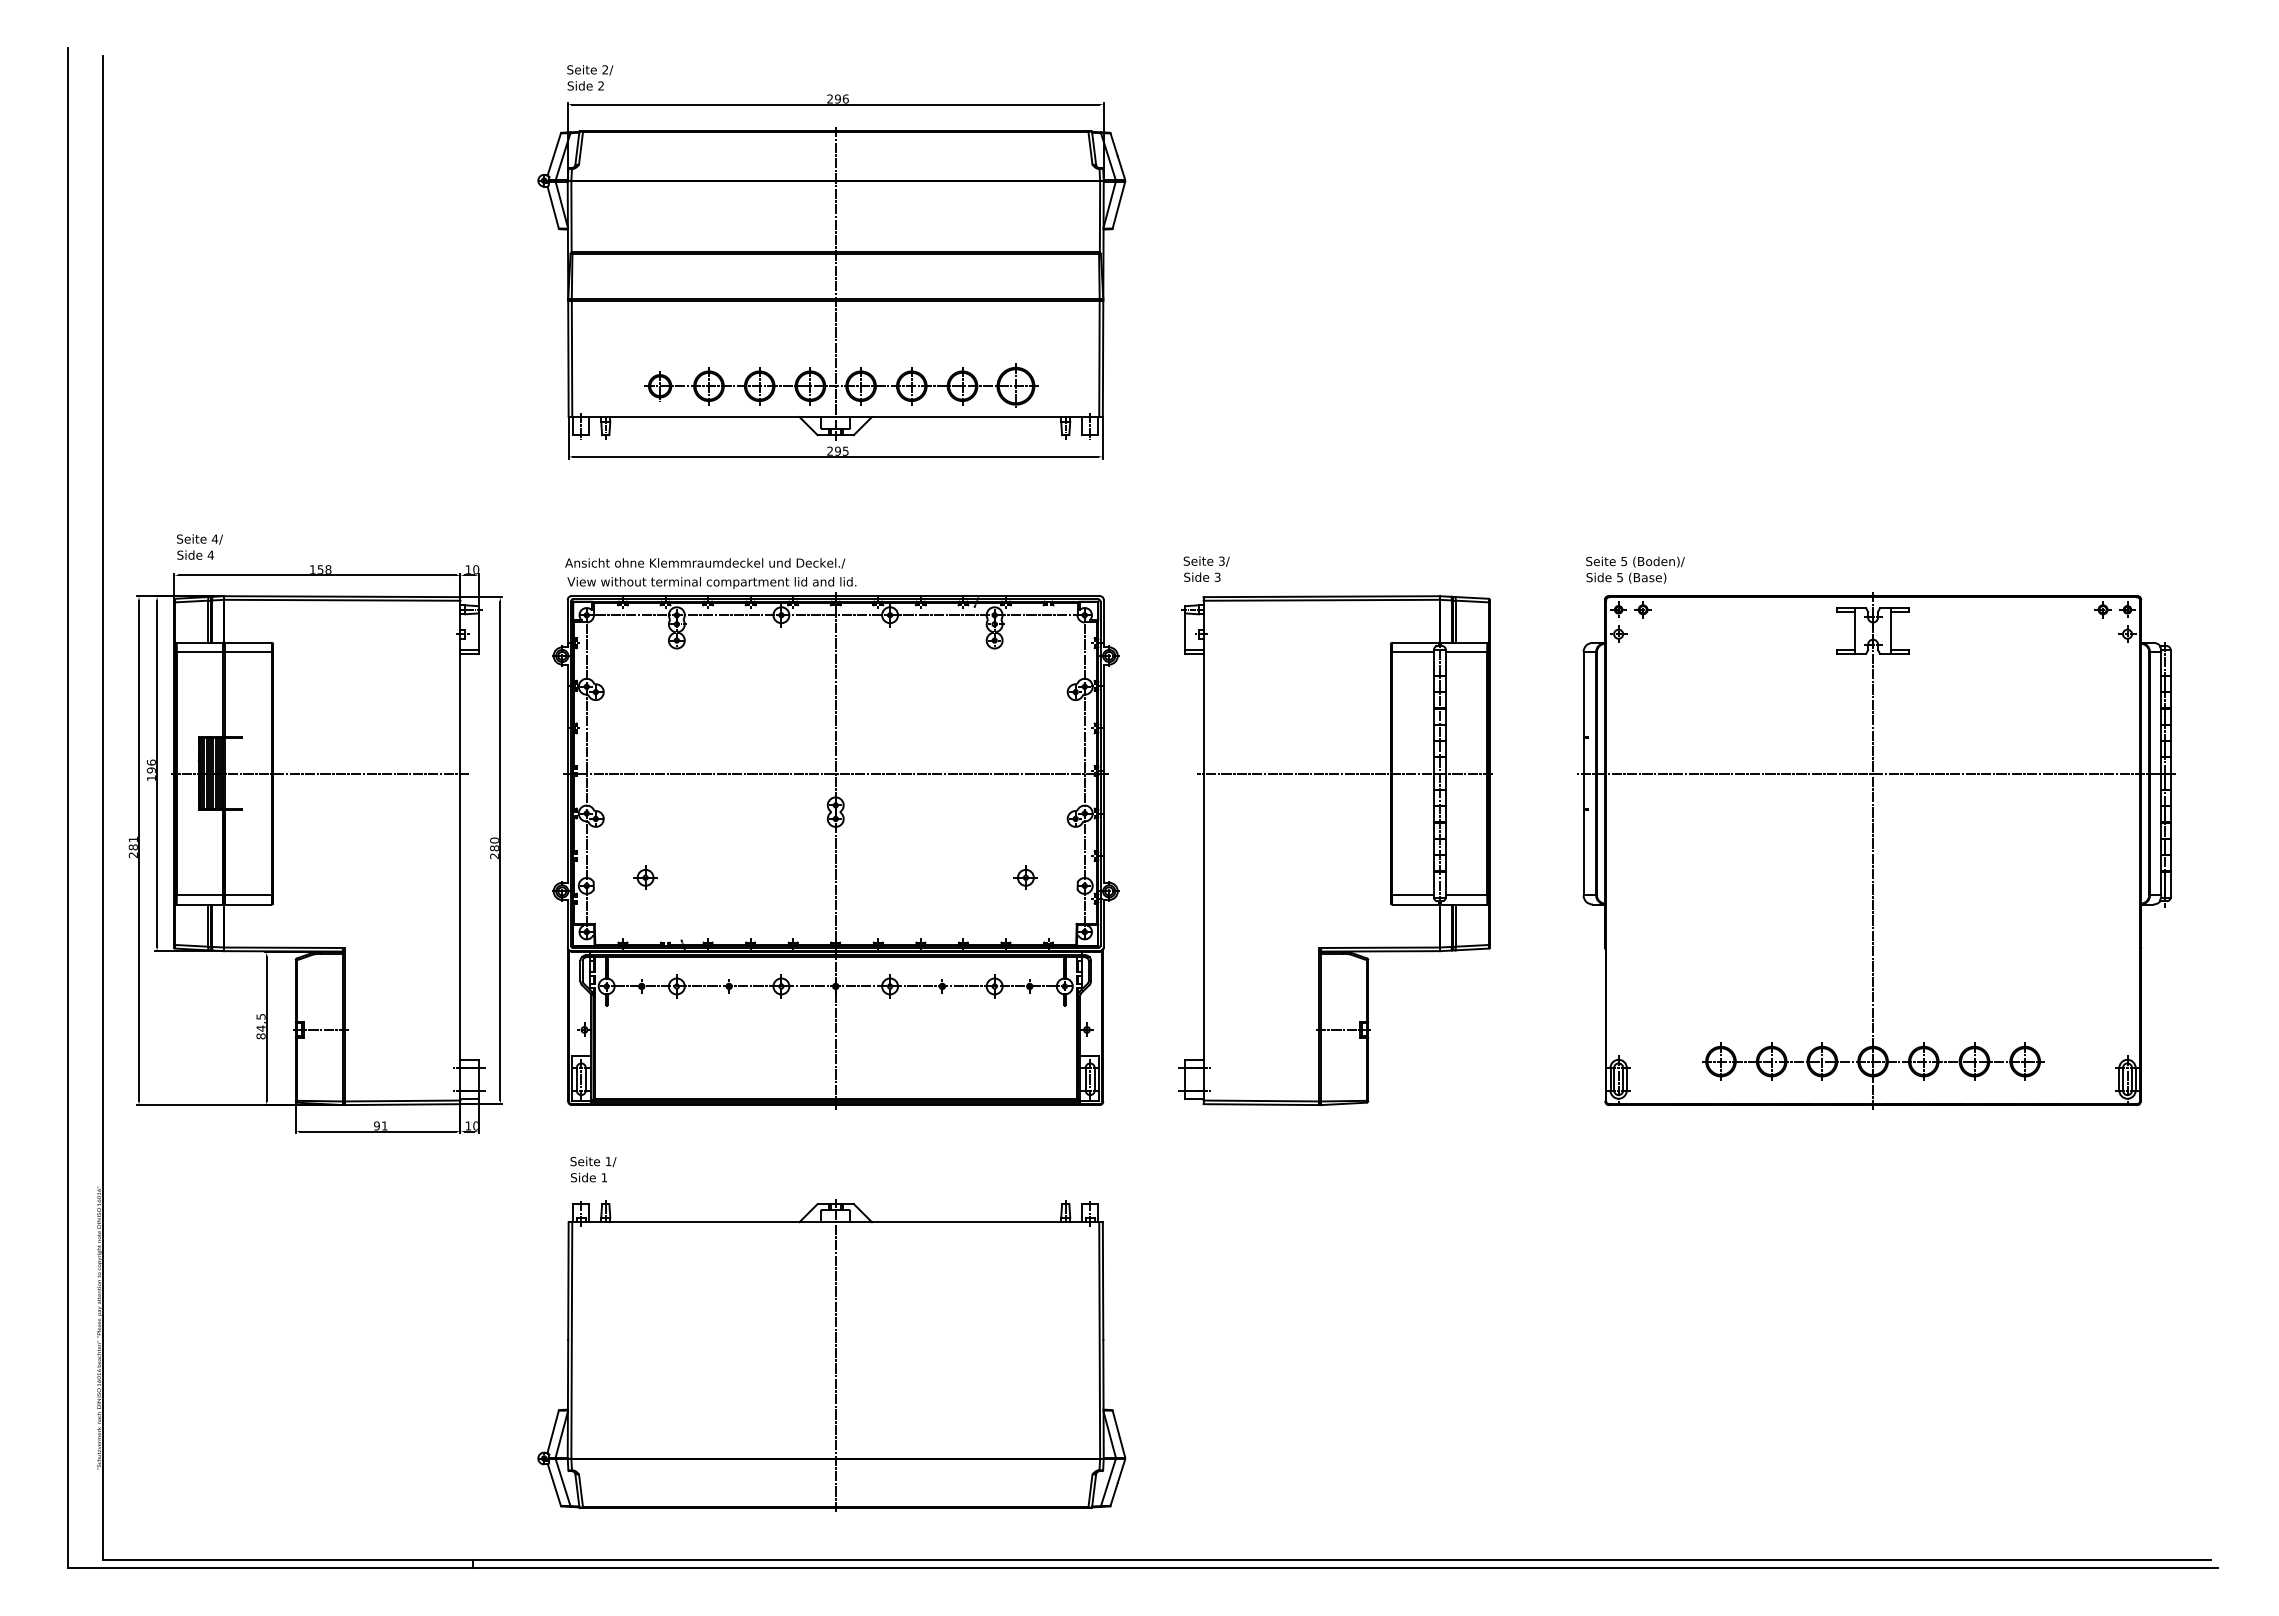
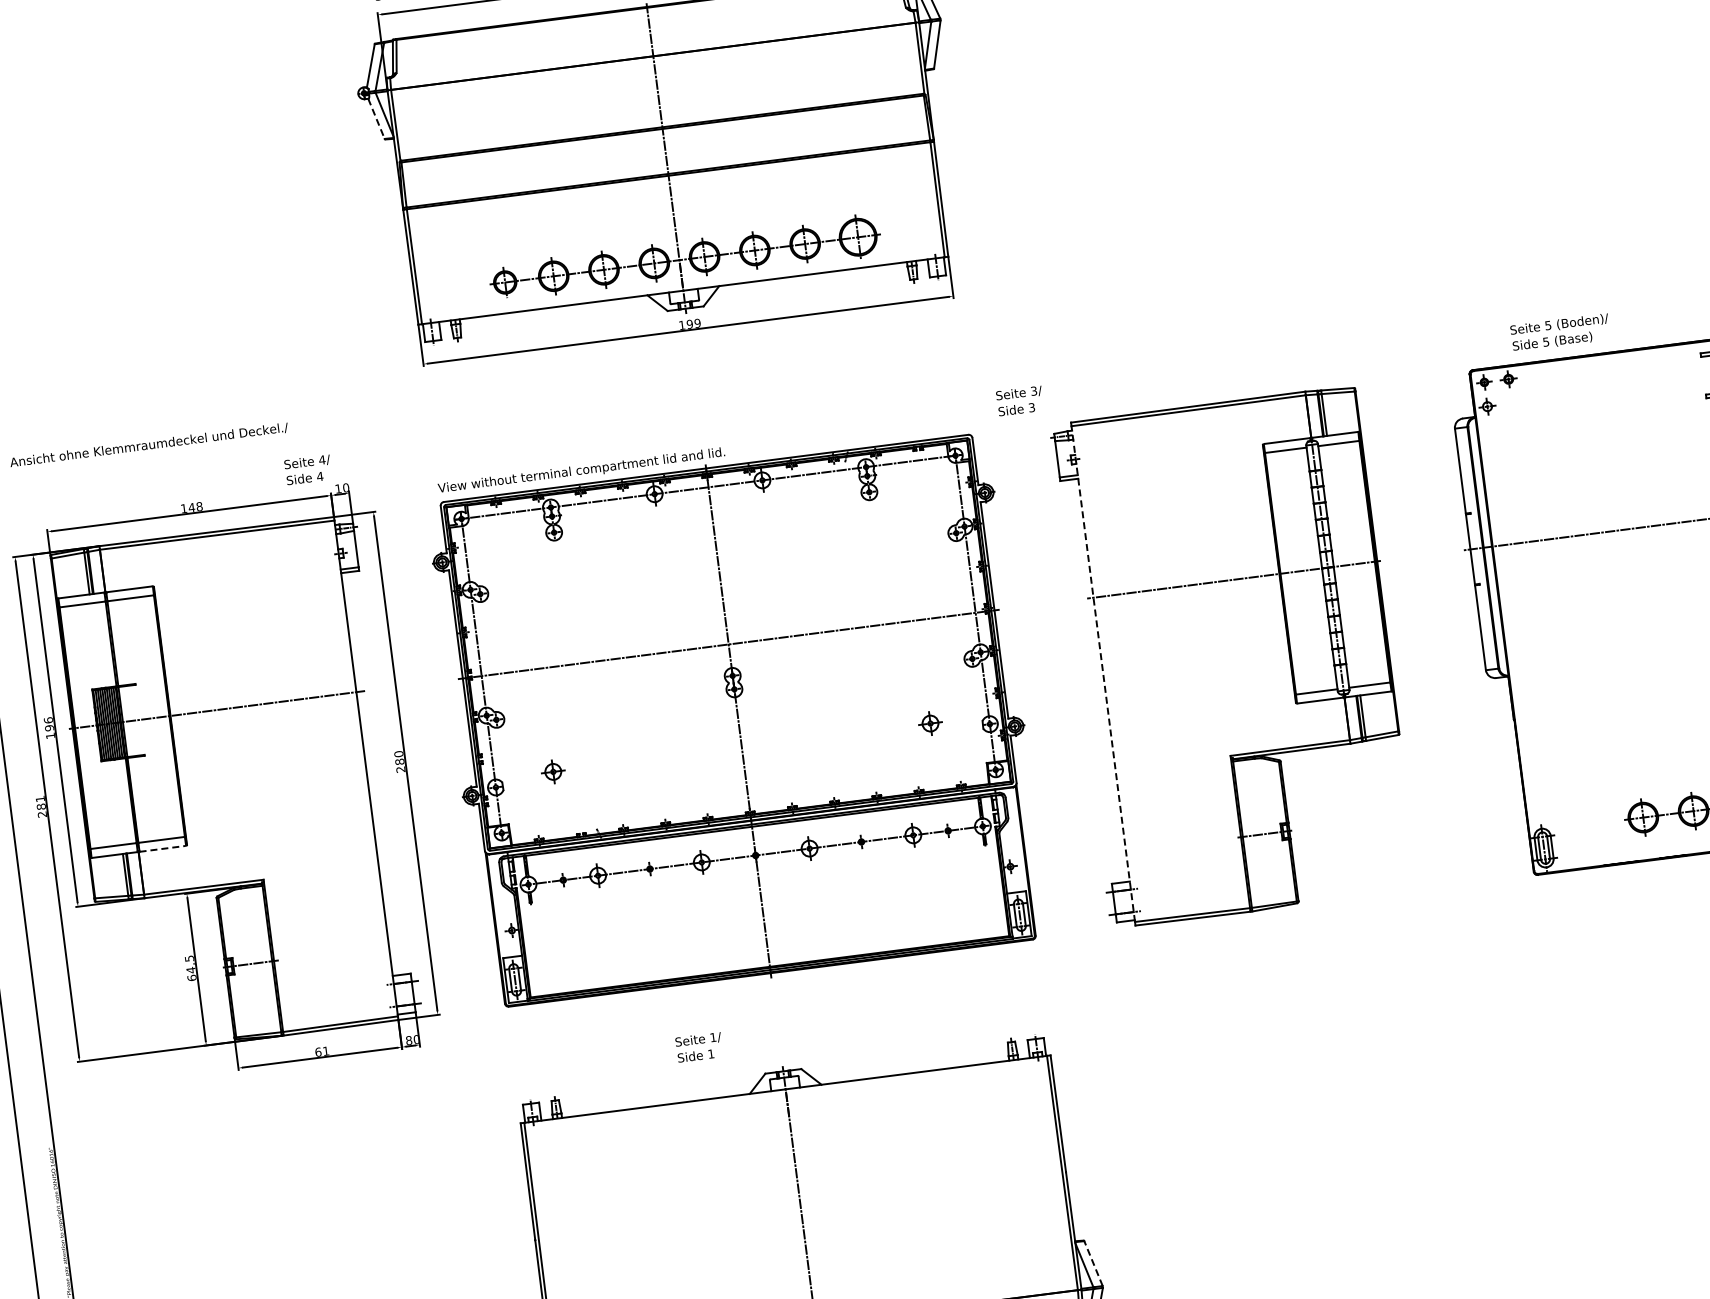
line: (553, 207) -> (376, 118), solid -> dashed
text: (837, 450) -> (689, 323), 295 -> 199
text: (199, 546) -> (307, 469), moved
text: (705, 563) -> (149, 445), moved
text: (1206, 568) -> (1019, 400), moved
text: (320, 569) -> (191, 507), 158 -> 148
text: (1635, 569) -> (1560, 332), moved
line: (1203, 850) -> (1103, 673), solid -> dashed
line: (247, 904) -> (161, 848), solid -> dashed
text: (260, 1036) -> (191, 978), 84,5 -> 64,5
text: (376, 1125) -> (317, 1051), 91 -> 61
text: (468, 1125) -> (409, 1040), 10 -> 80
text: (593, 1169) -> (699, 1047), moved
line: (1118, 1433) -> (1092, 1263), solid -> dashed

